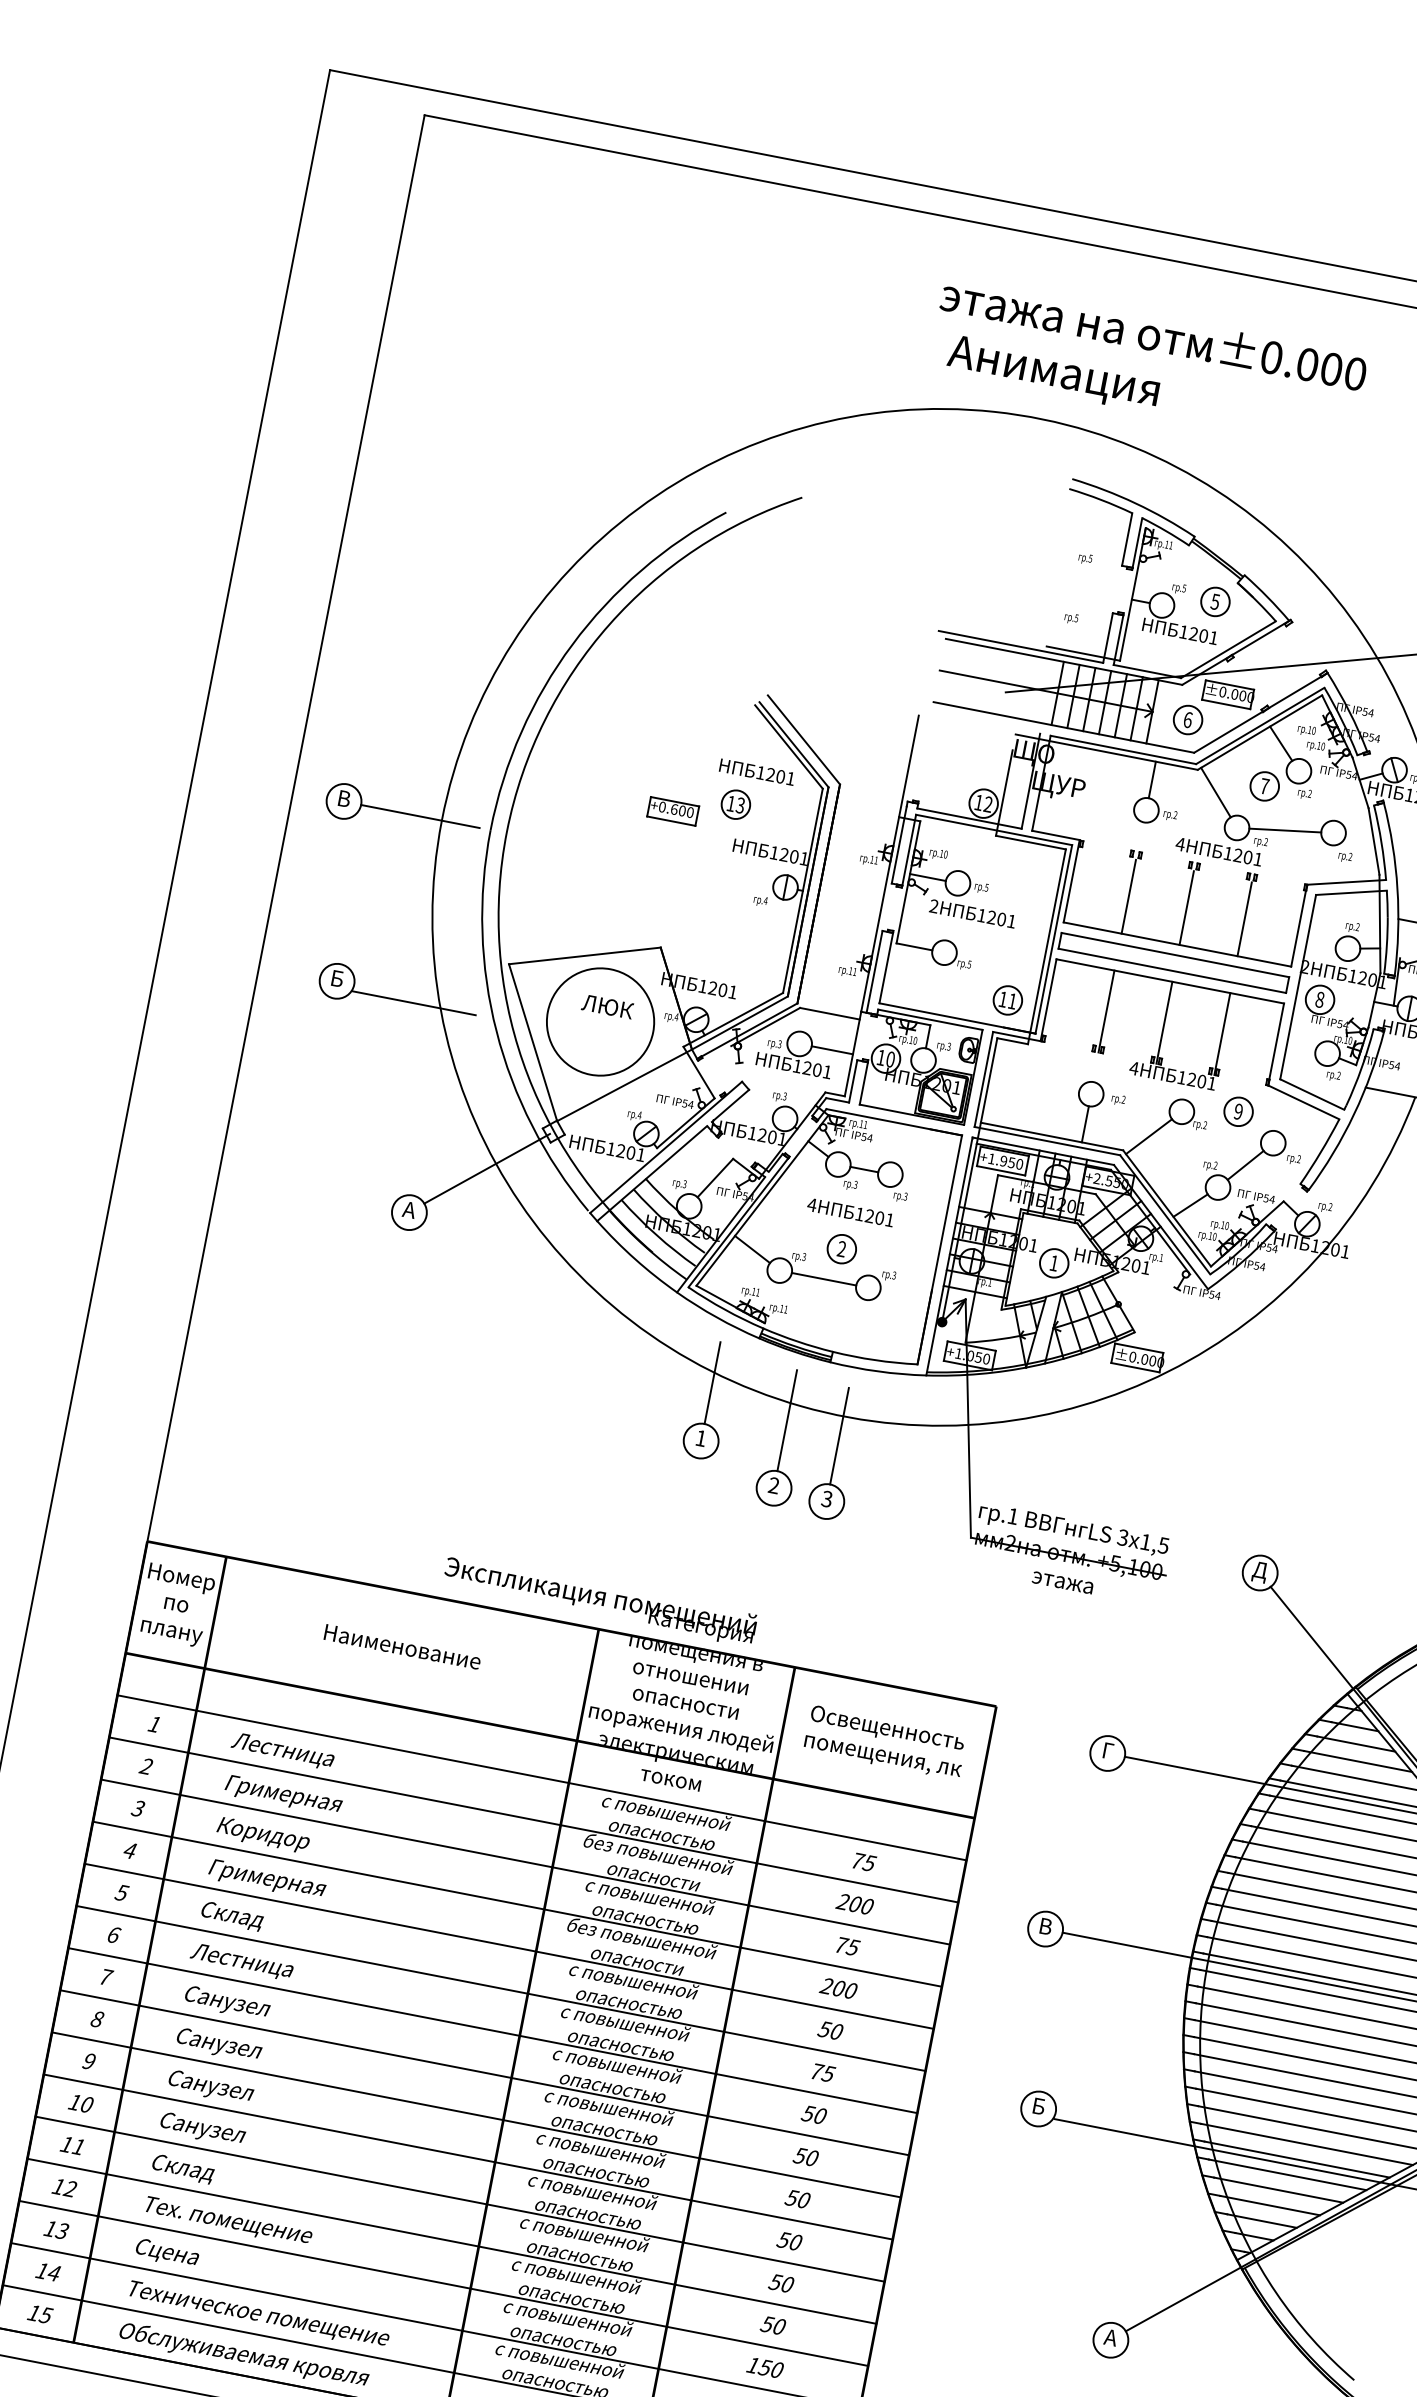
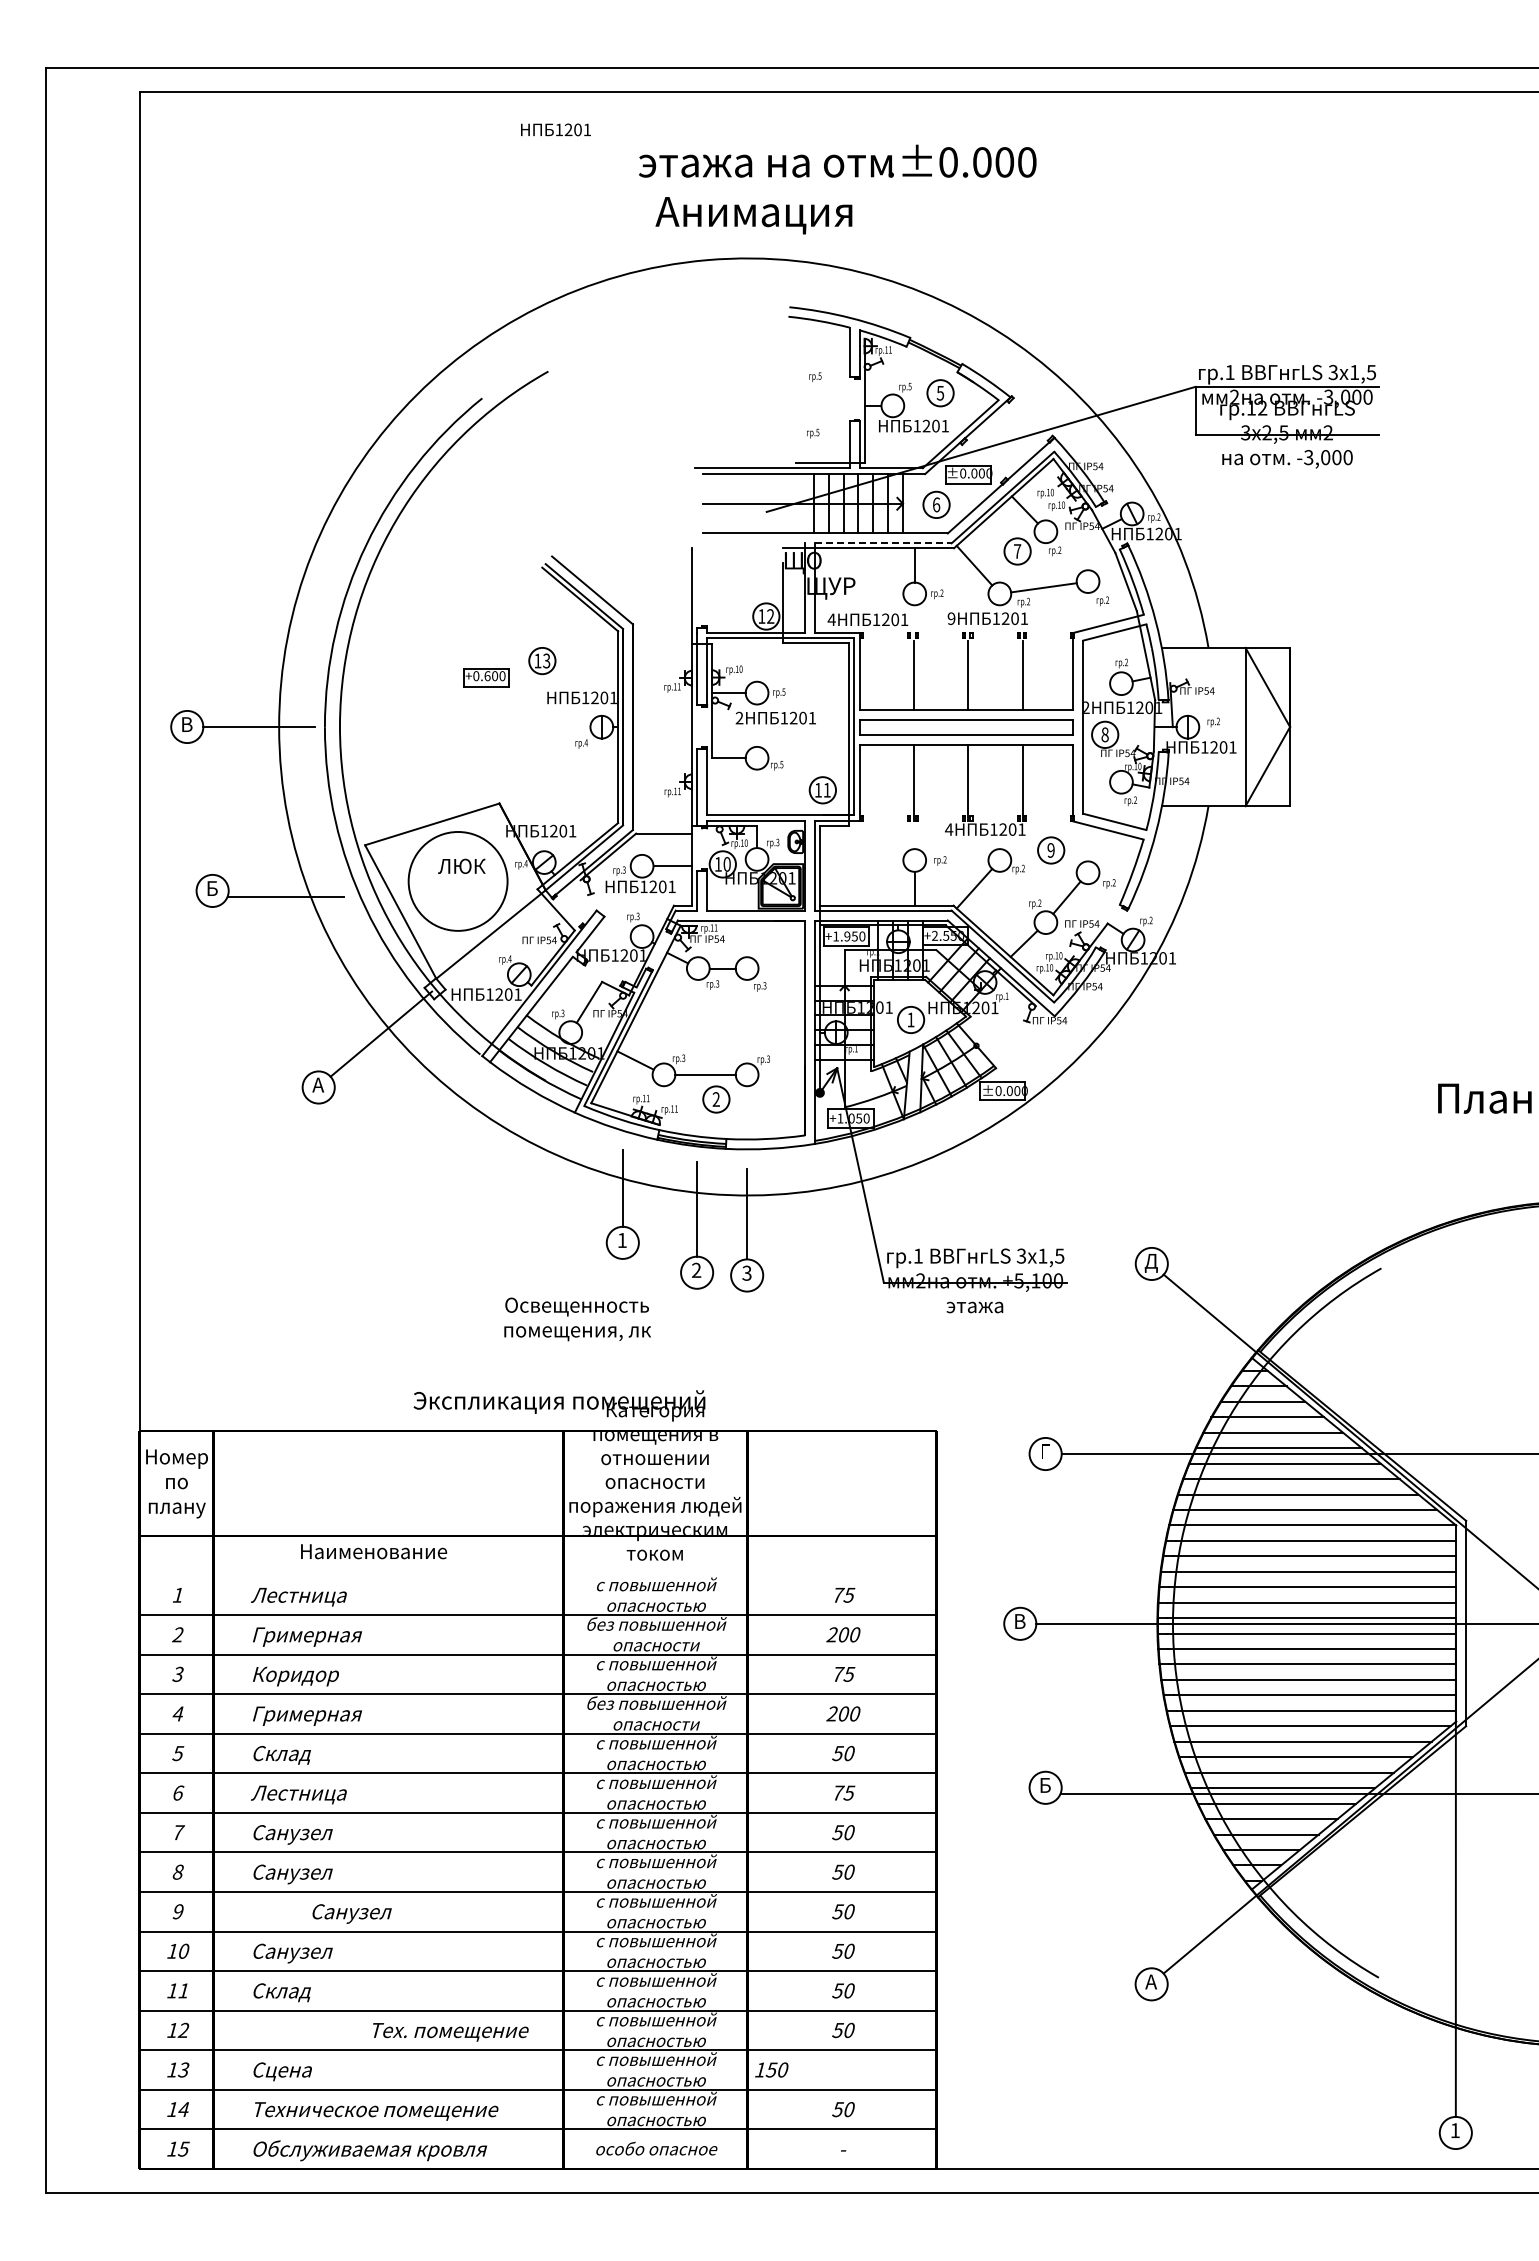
line: (1123, 750) -> (883, 543), solid -> dashed
text: (756, 771) -> (555, 129), moved
text: (1180, 844) -> (951, 618), 4 -> 9
text: (850, 1212) -> (867, 619), moved
part: (841, 1249) -> (716, 1099), moved
text: (403, 1646) -> (374, 1551), moved
text: (885, 1742) -> (577, 1319), moved
line: (541, 1777) -> (537, 1575), removed
text: (210, 2086) -> (351, 1913), moved
text: (228, 2221) -> (450, 2032), moved
text: (765, 2367) -> (771, 2069), moved

